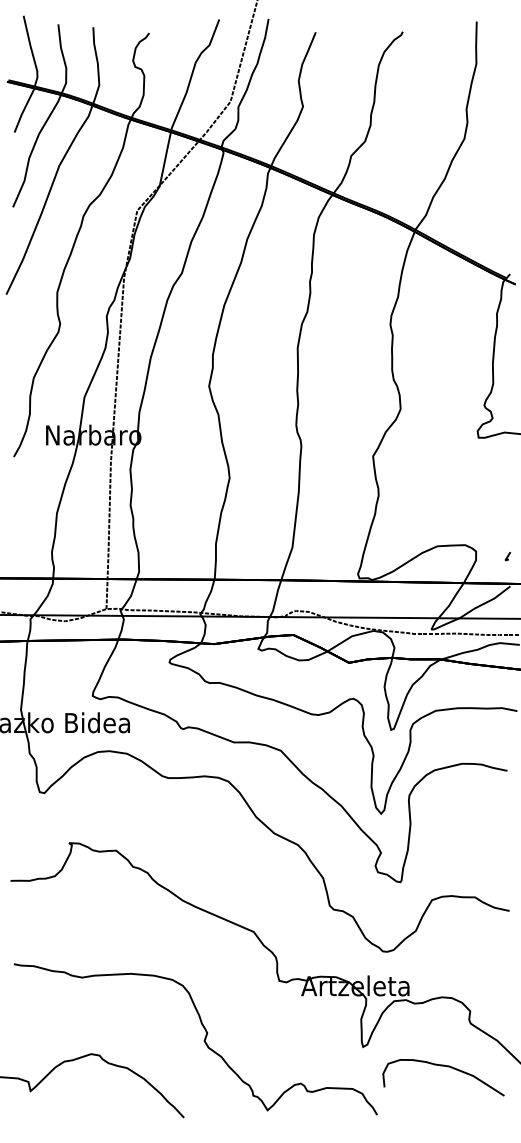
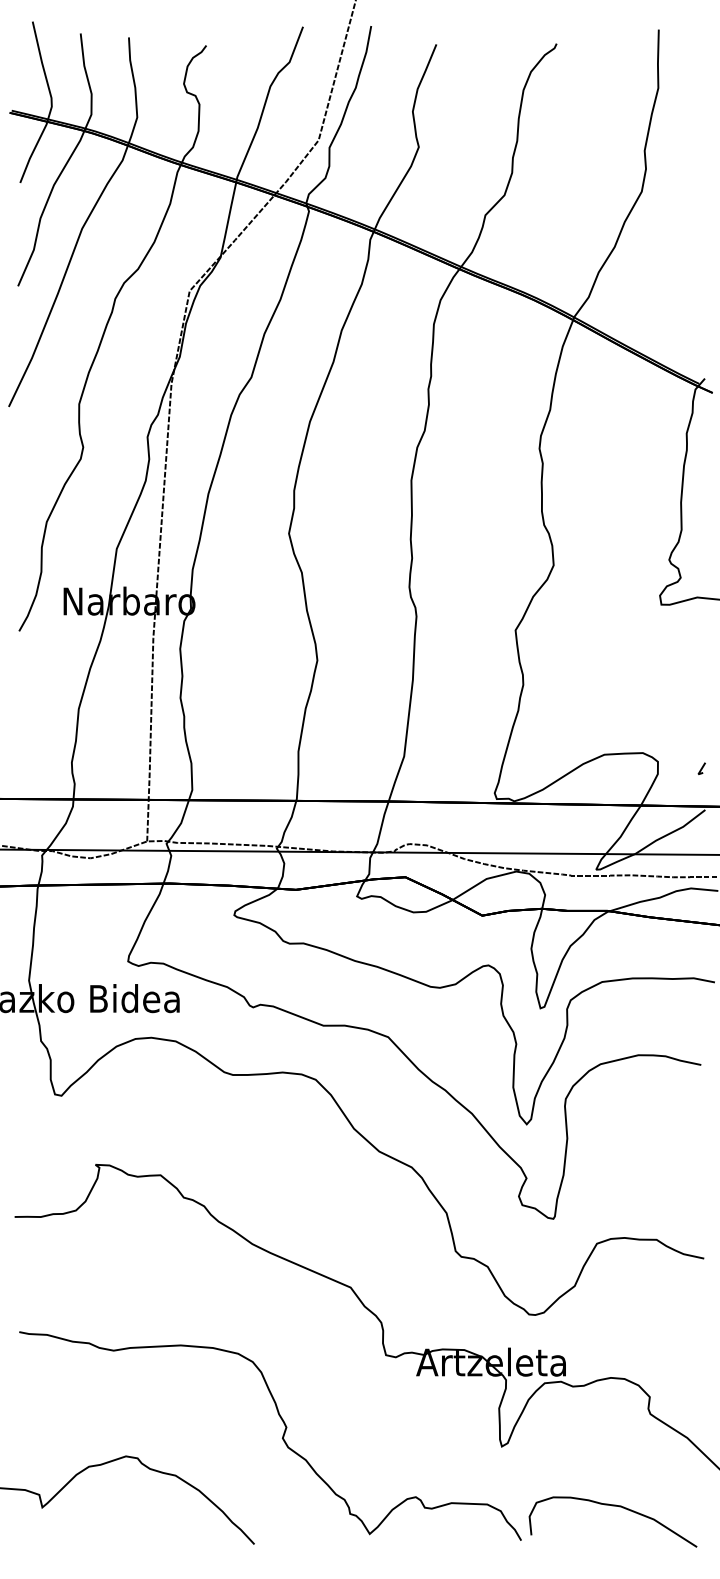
curve: (443, 1066) -> (612, 1506), moved

